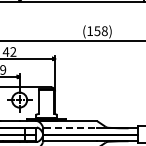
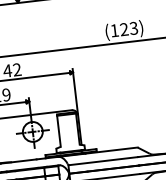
text: (100, 31) -> (128, 29), (158) -> (123)
line: (70, 128) -> (103, 161), dashed -> solid

